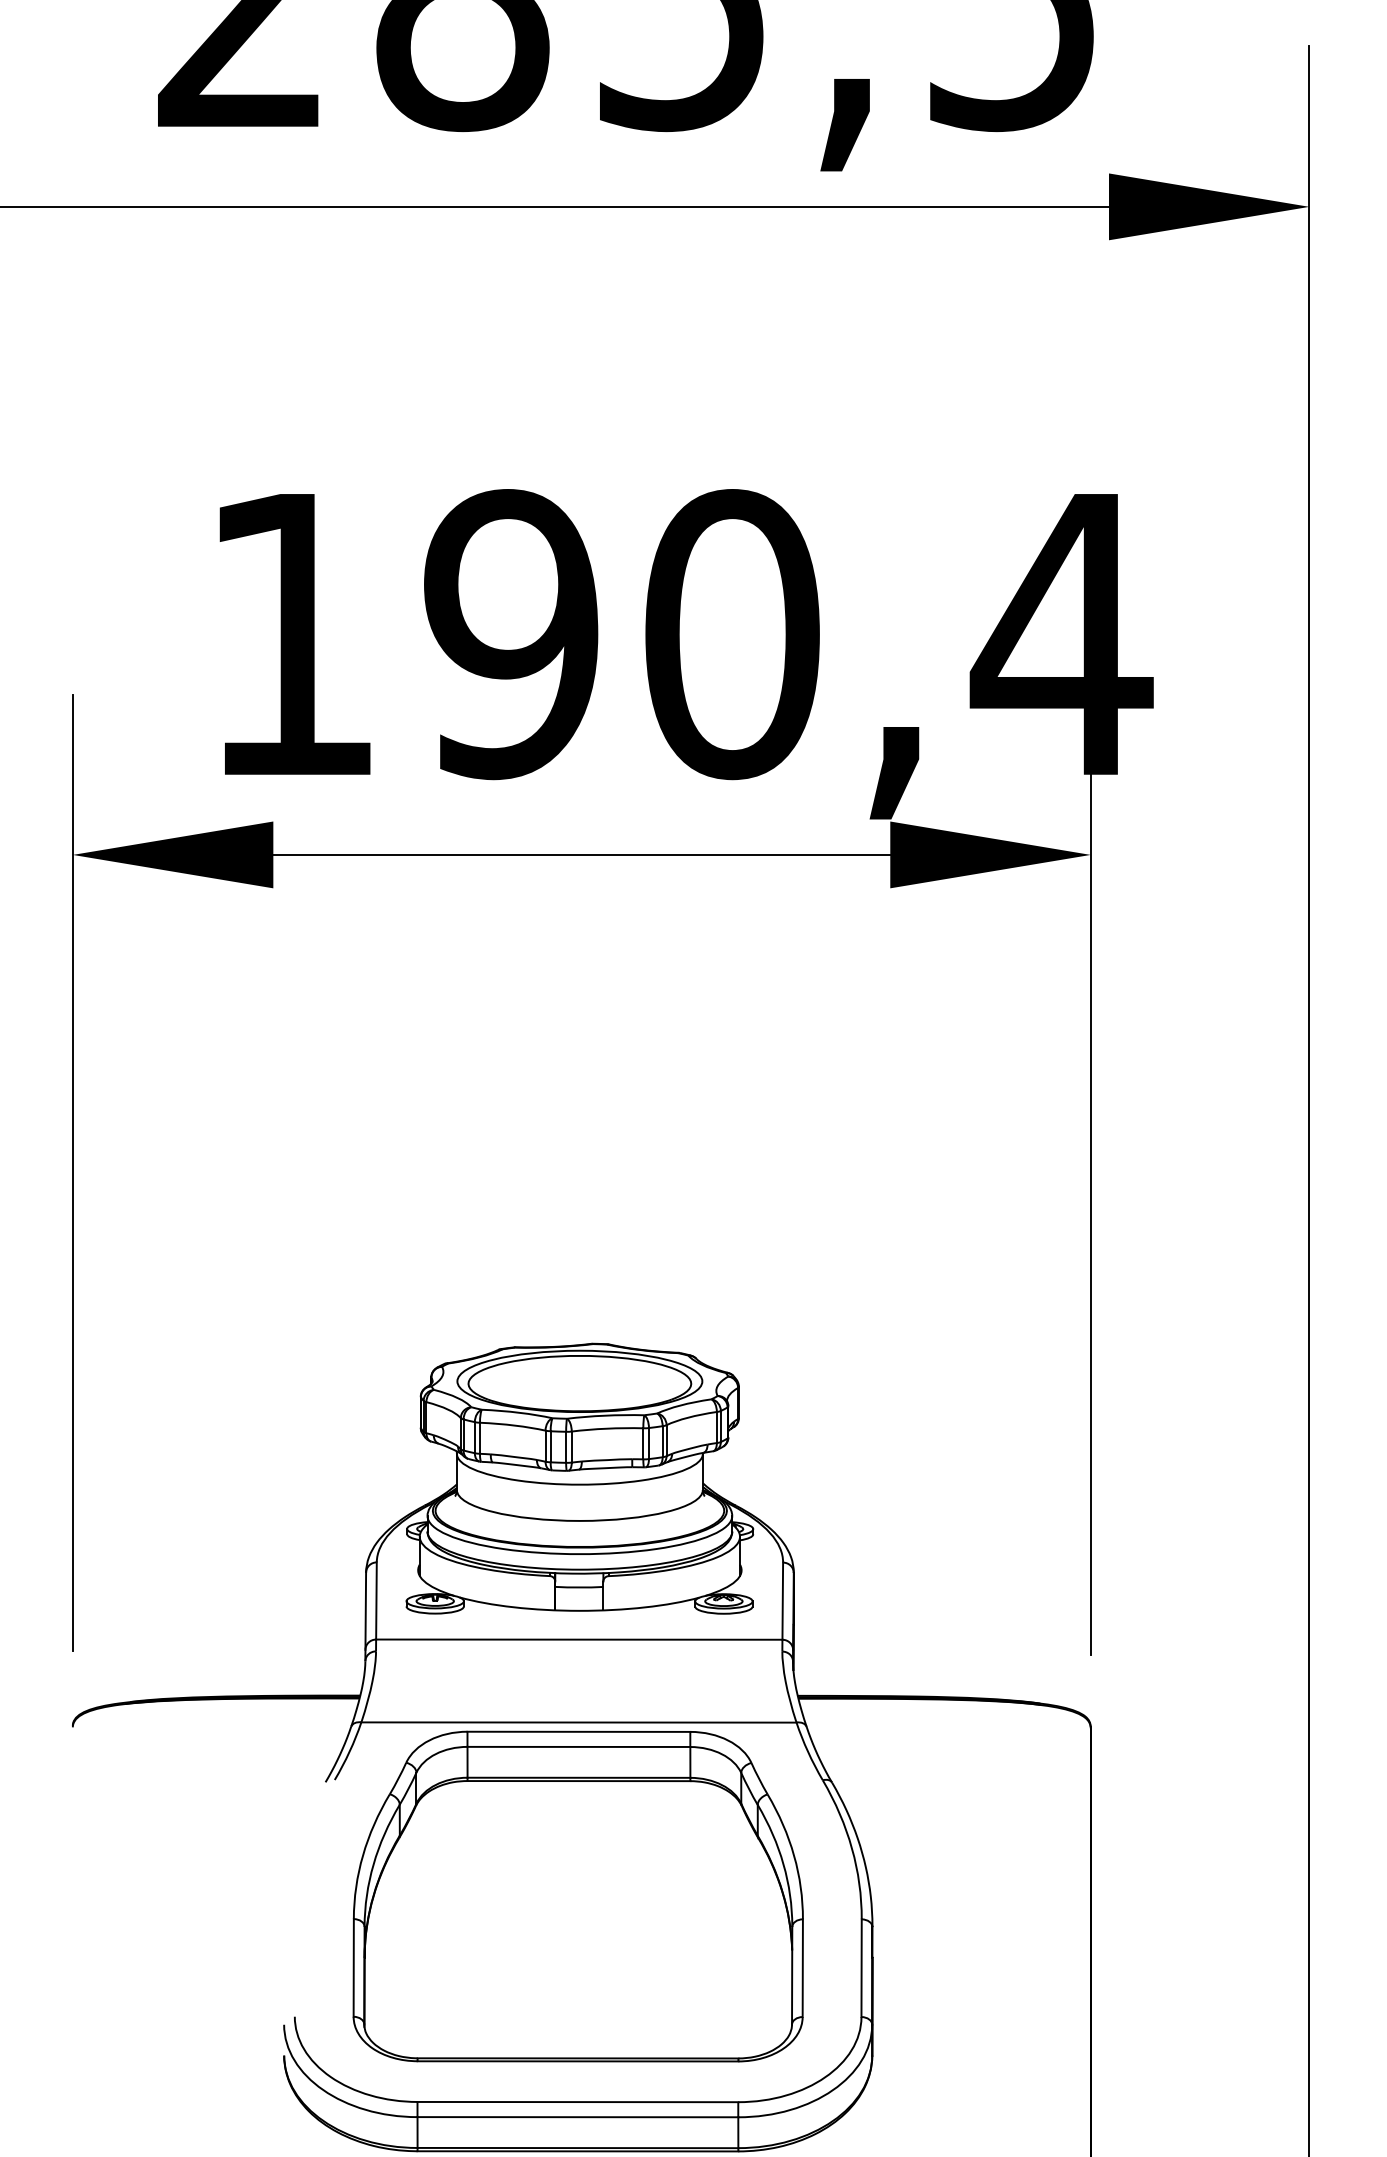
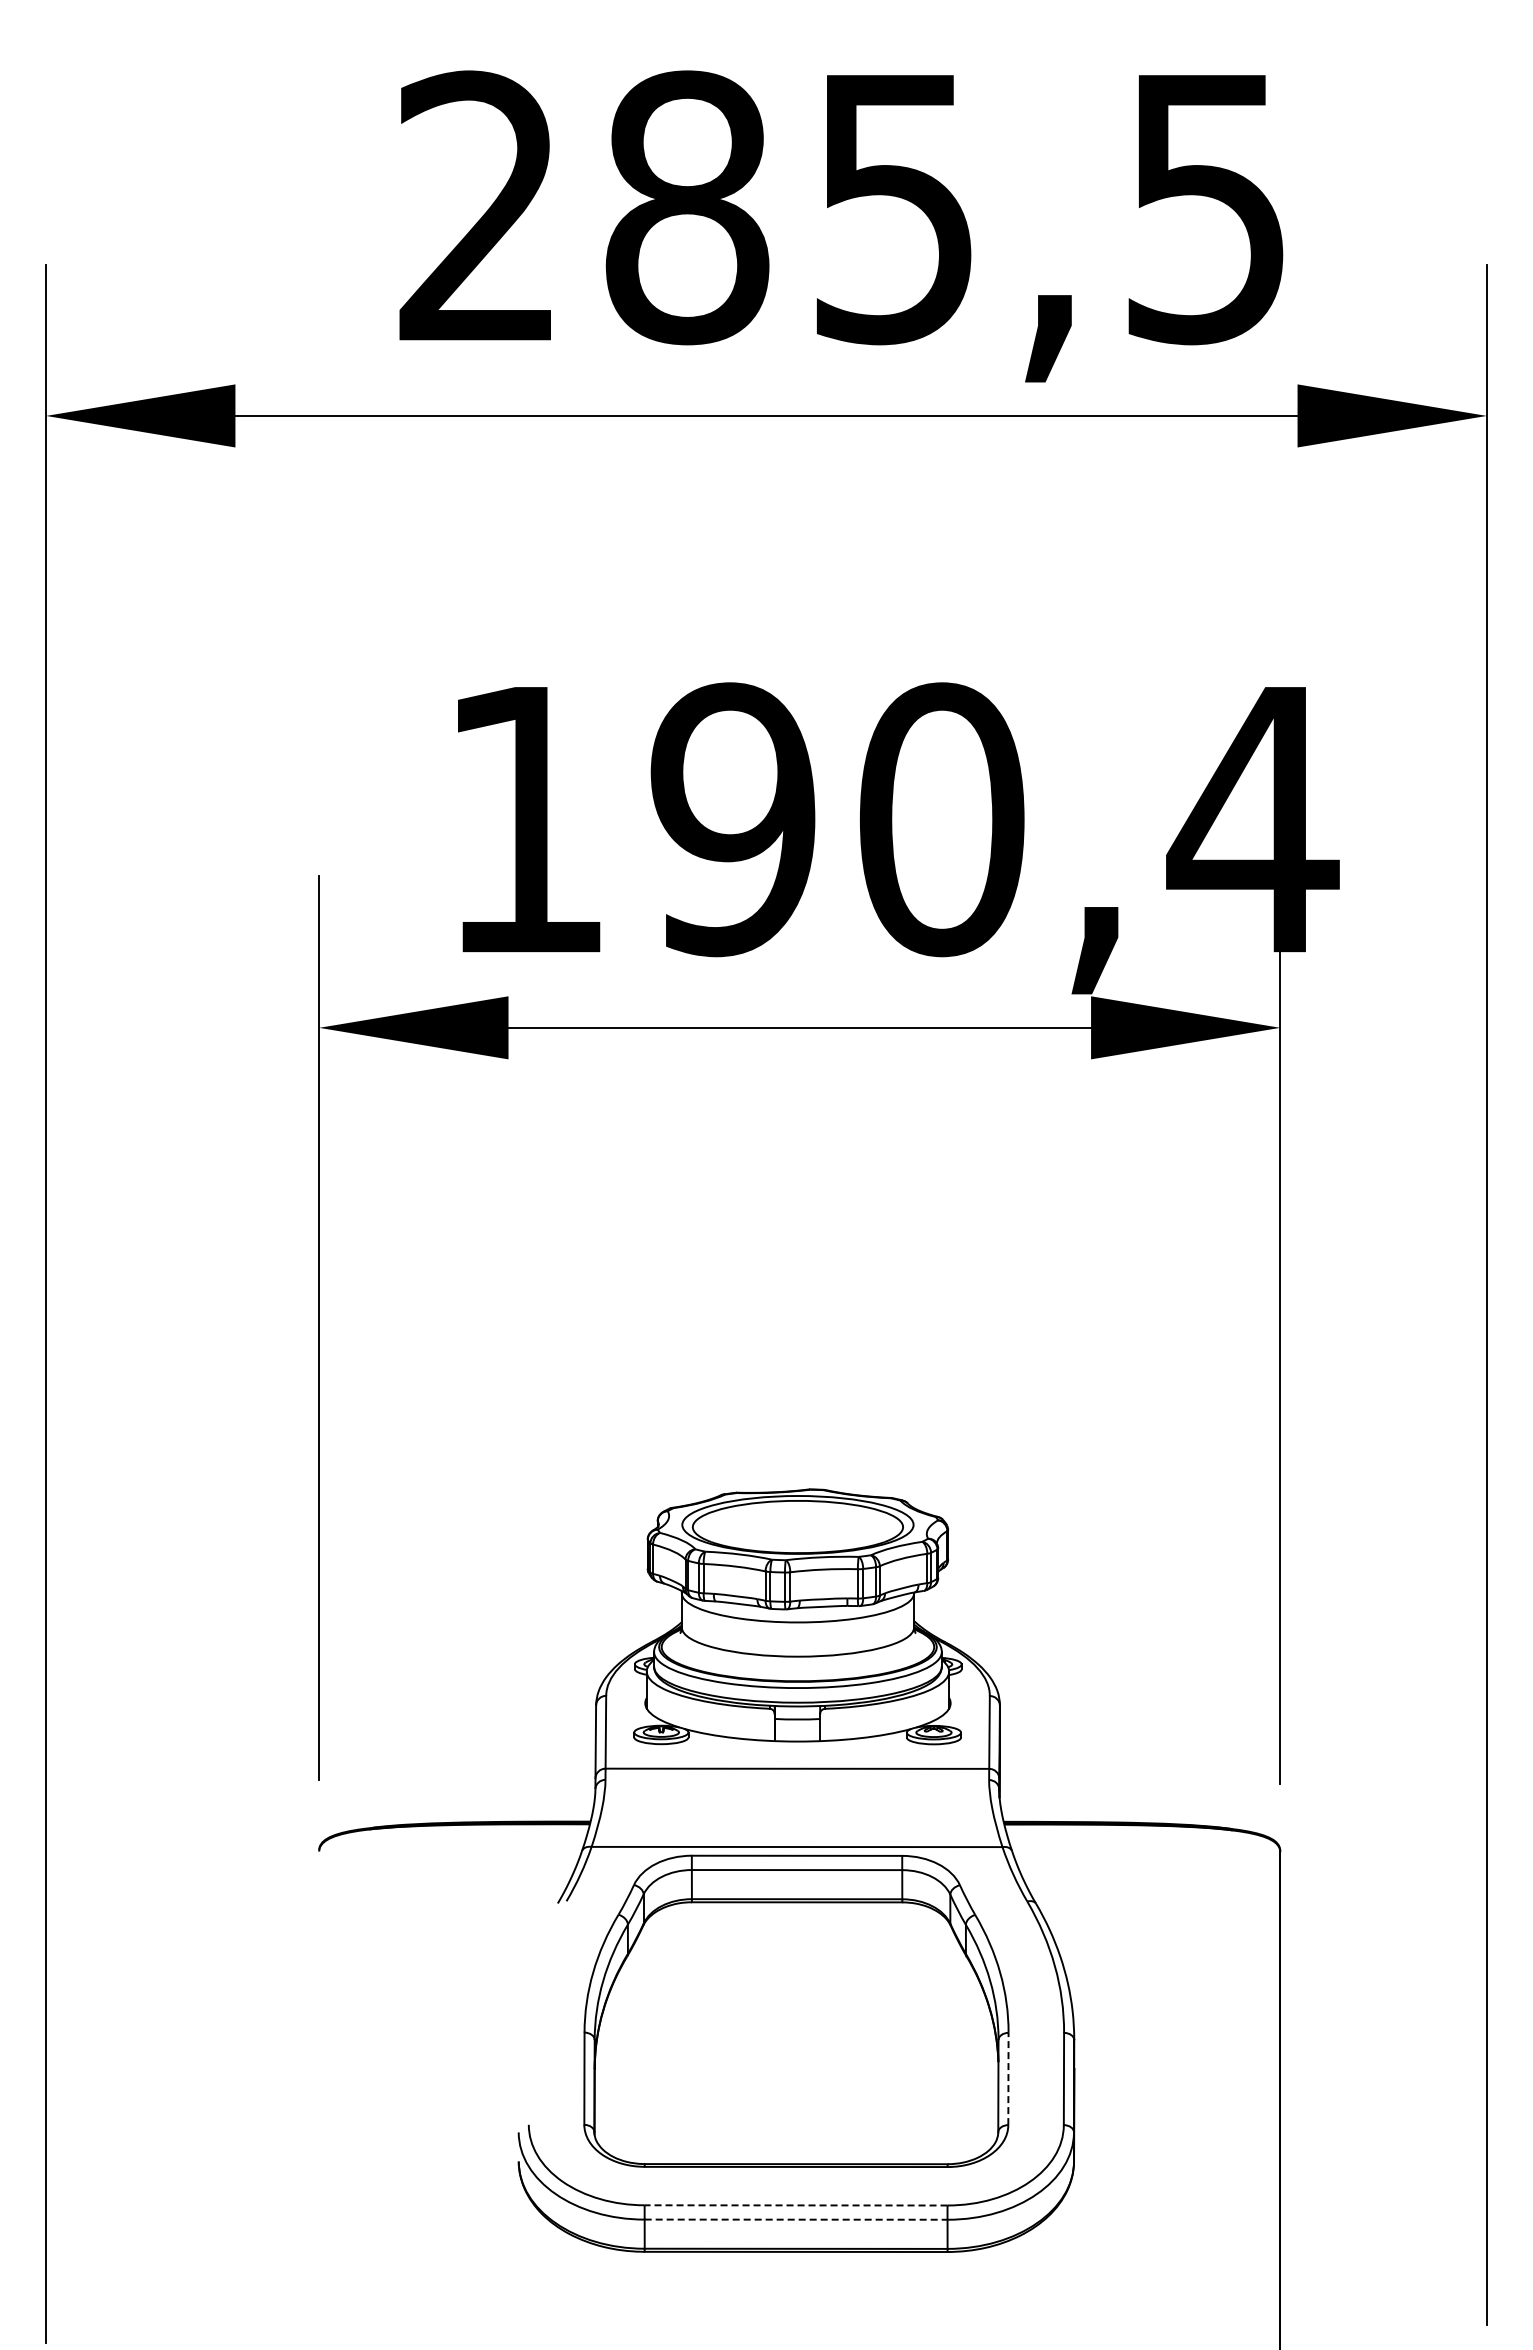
line: (802, 1967) -> (1008, 2078), solid -> dashed
line: (577, 2102) -> (795, 2205), solid -> dashed
line: (578, 2117) -> (796, 2219), solid -> dashed

